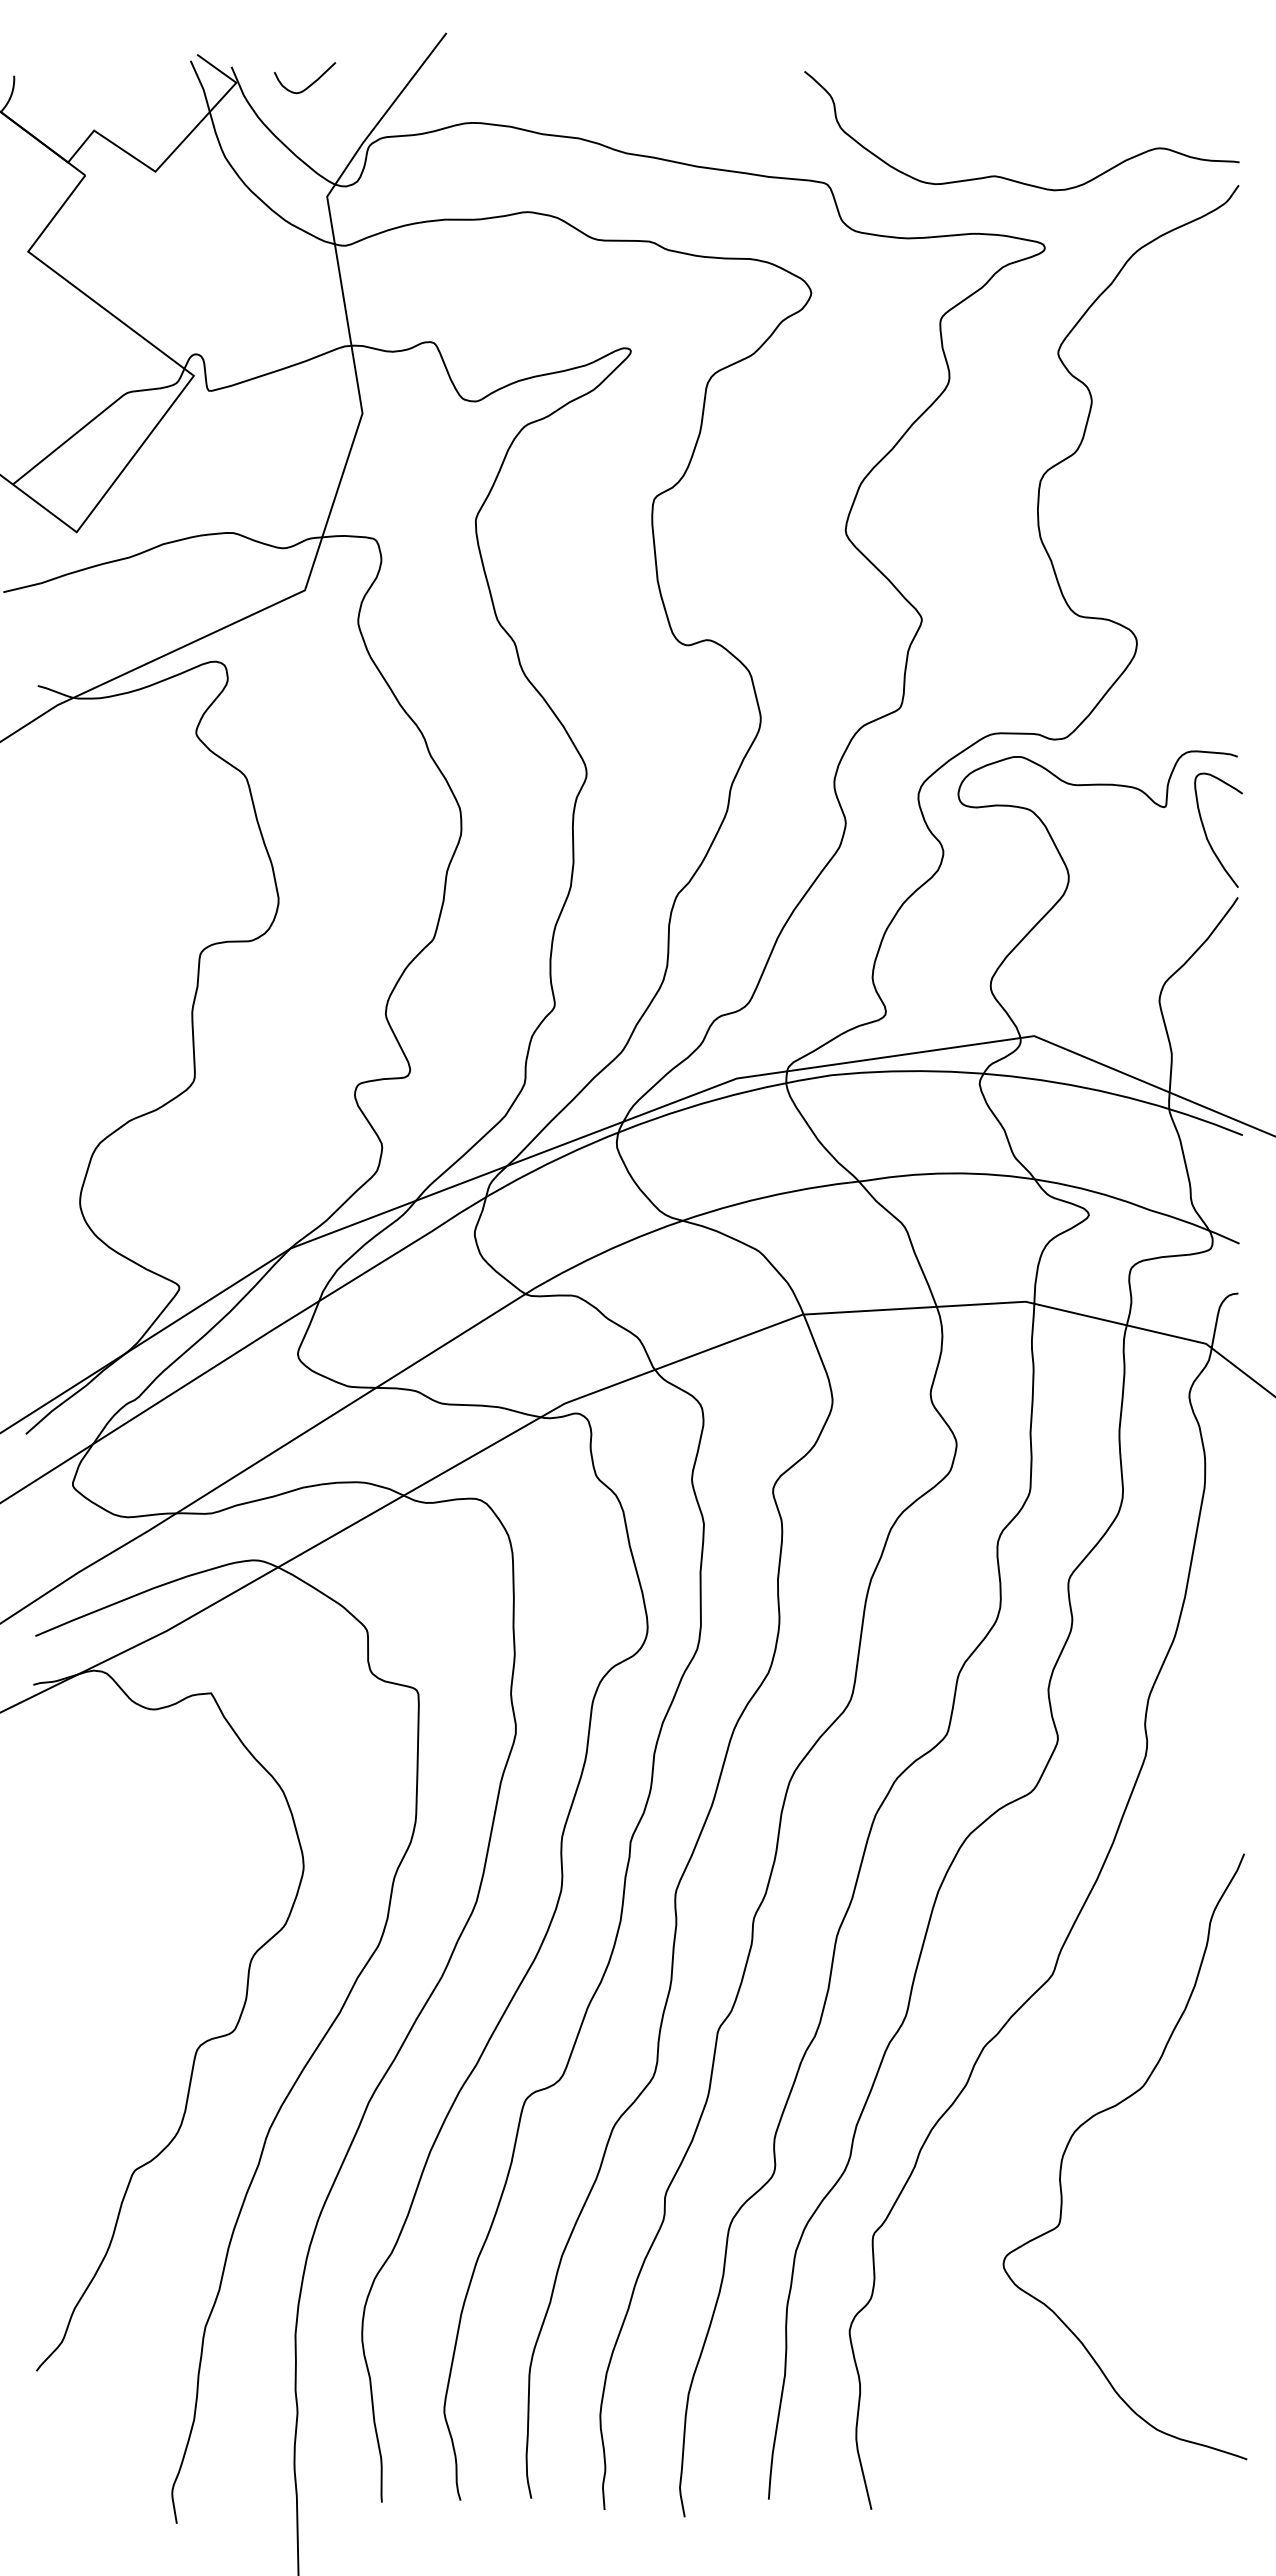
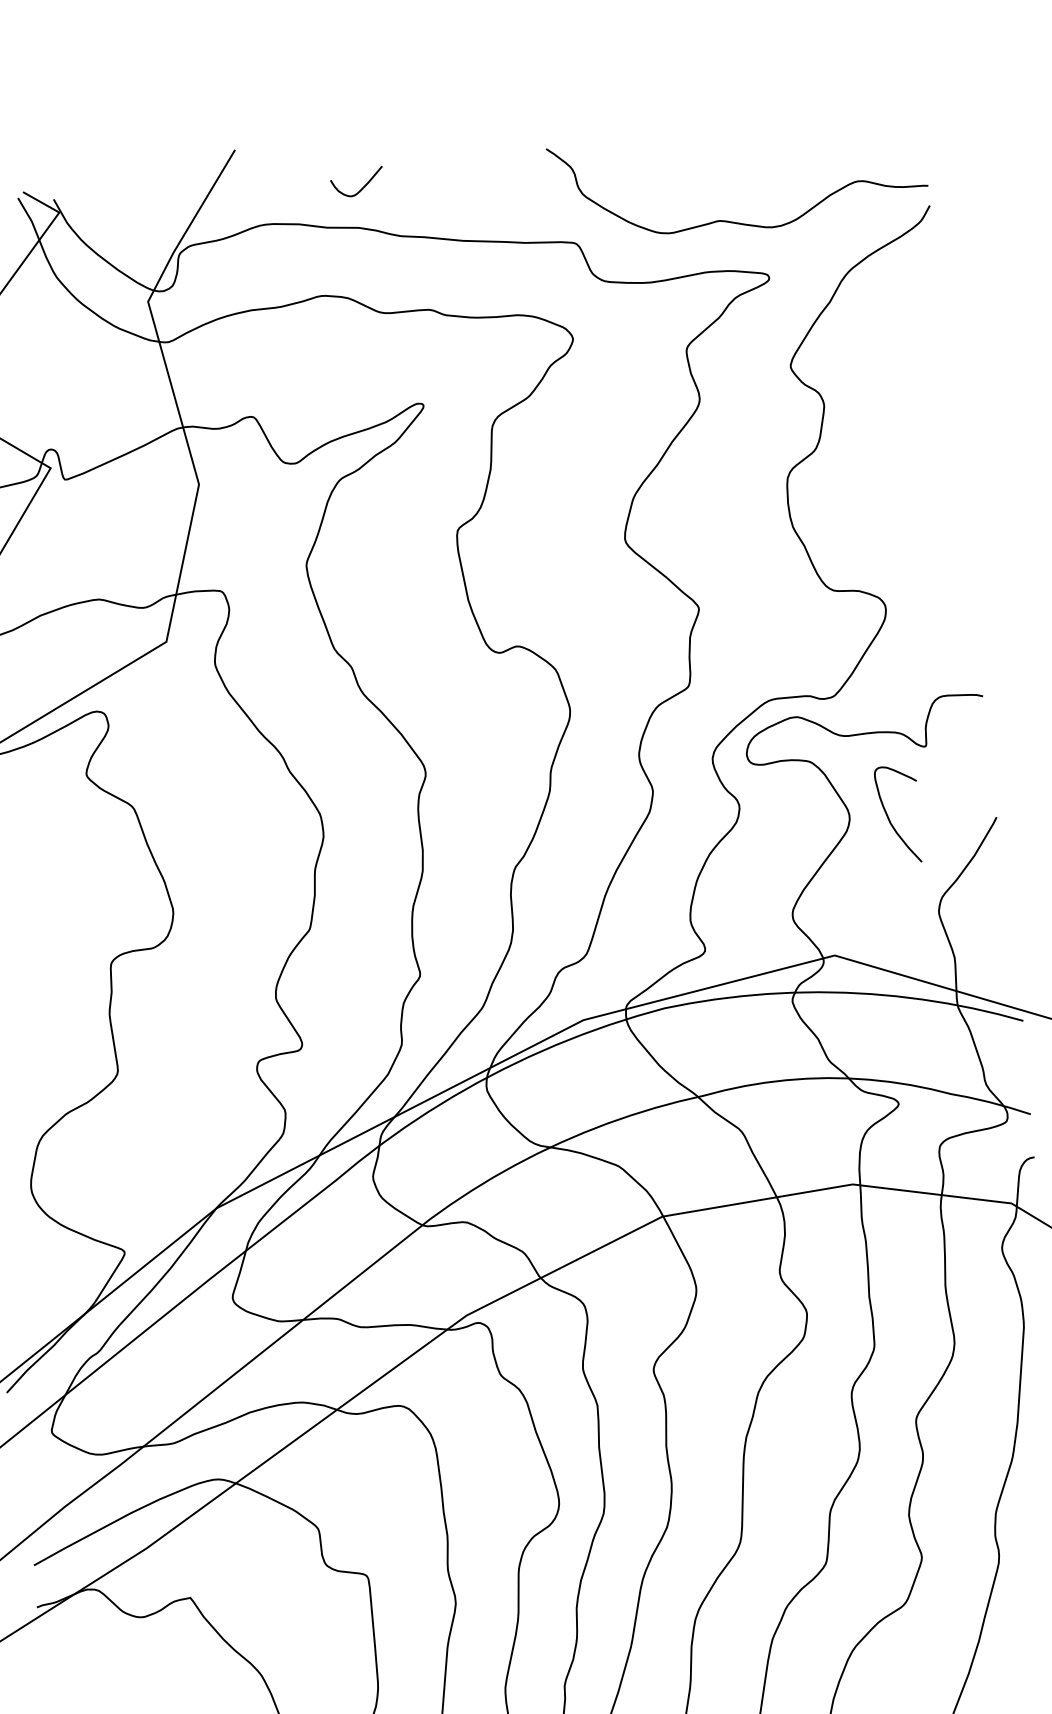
curve: (308, 85) -> (361, 188), moved
curve: (1206, 832) -> (889, 817), moved

